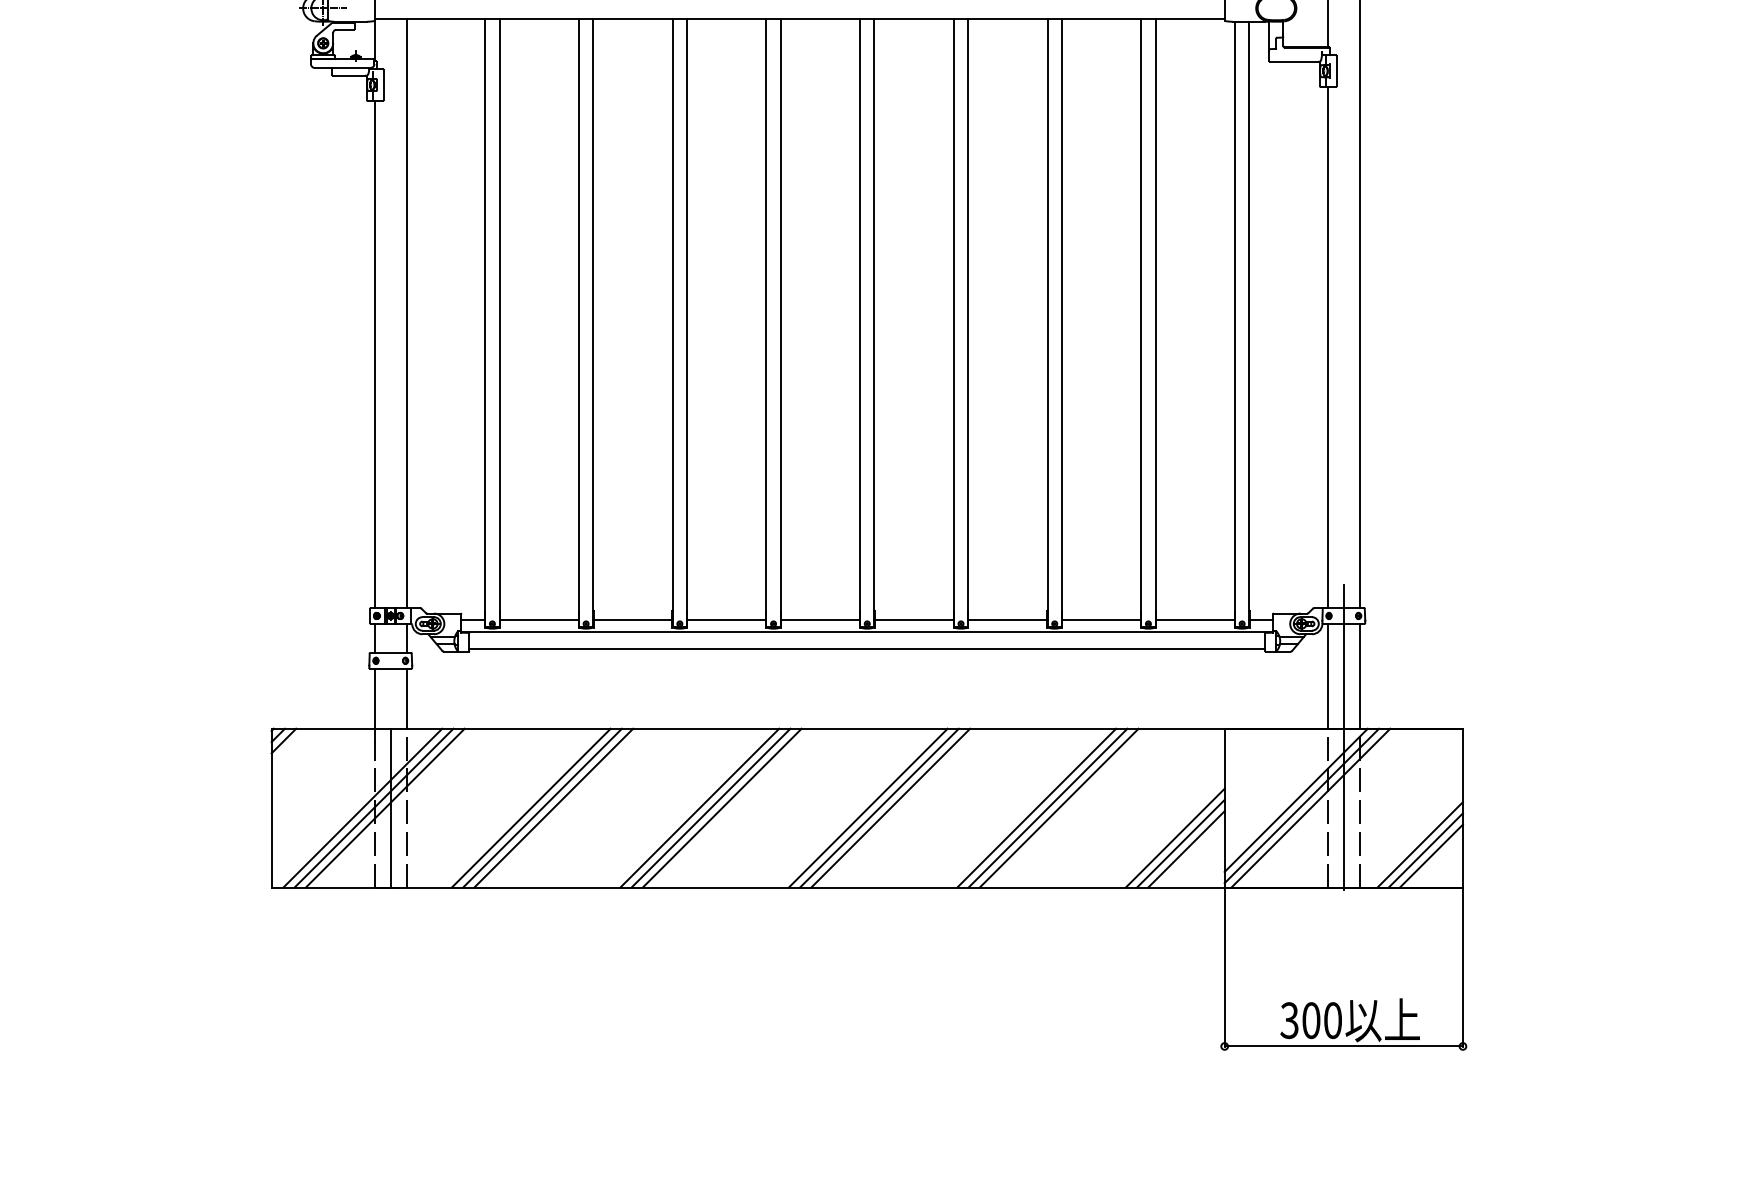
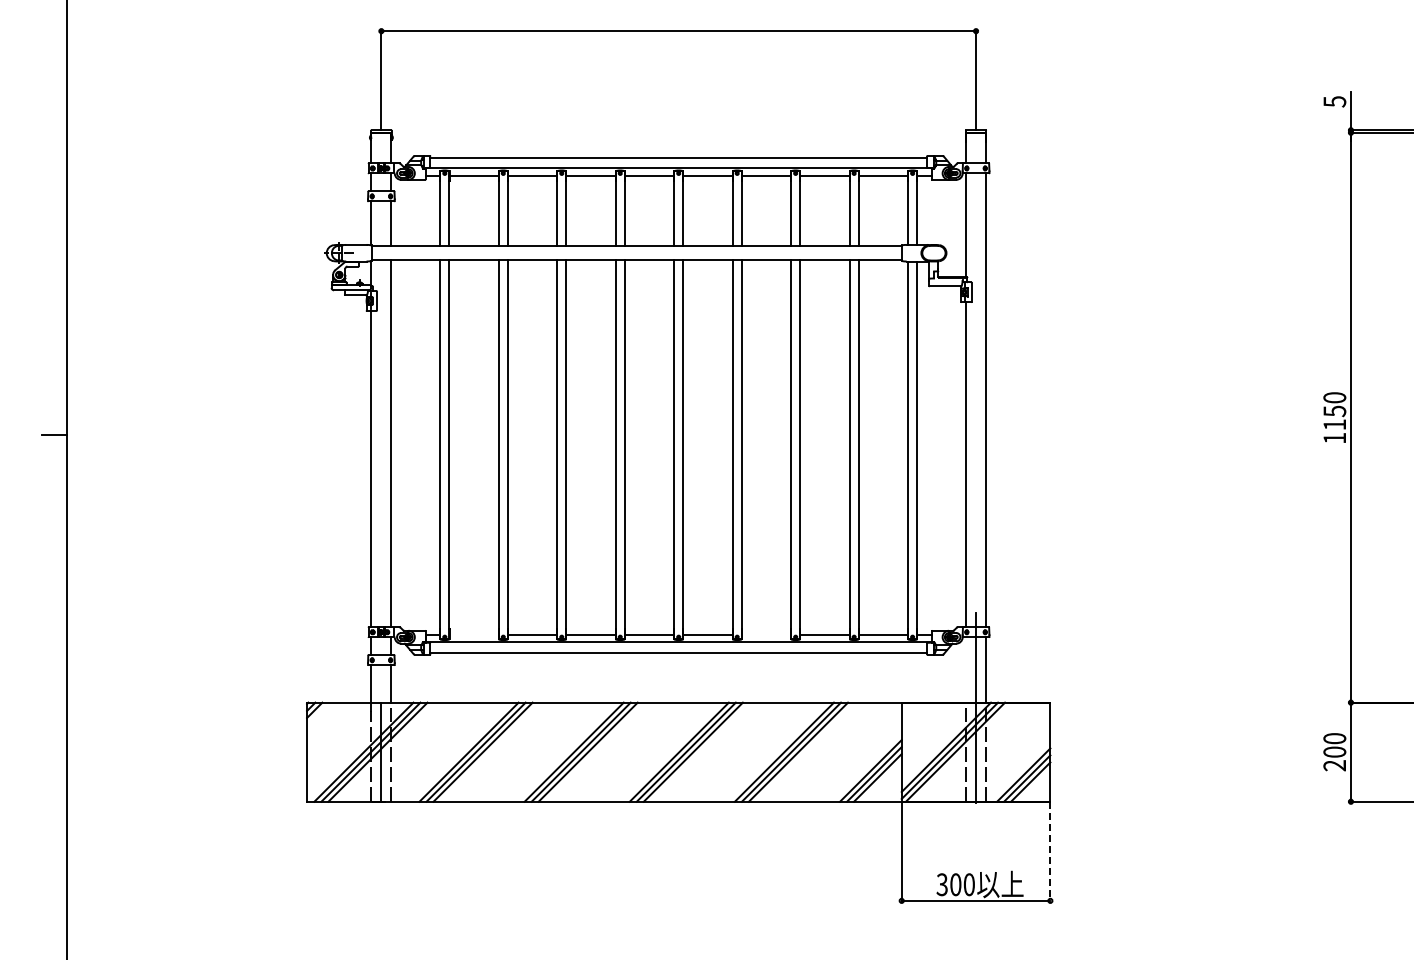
line: (538, 619) -> (473, 634), removed
line: (1007, 619) -> (766, 634), removed
line: (1328, 675) -> (966, 669), removed
line: (1463, 967) -> (1050, 851), solid -> dashed

